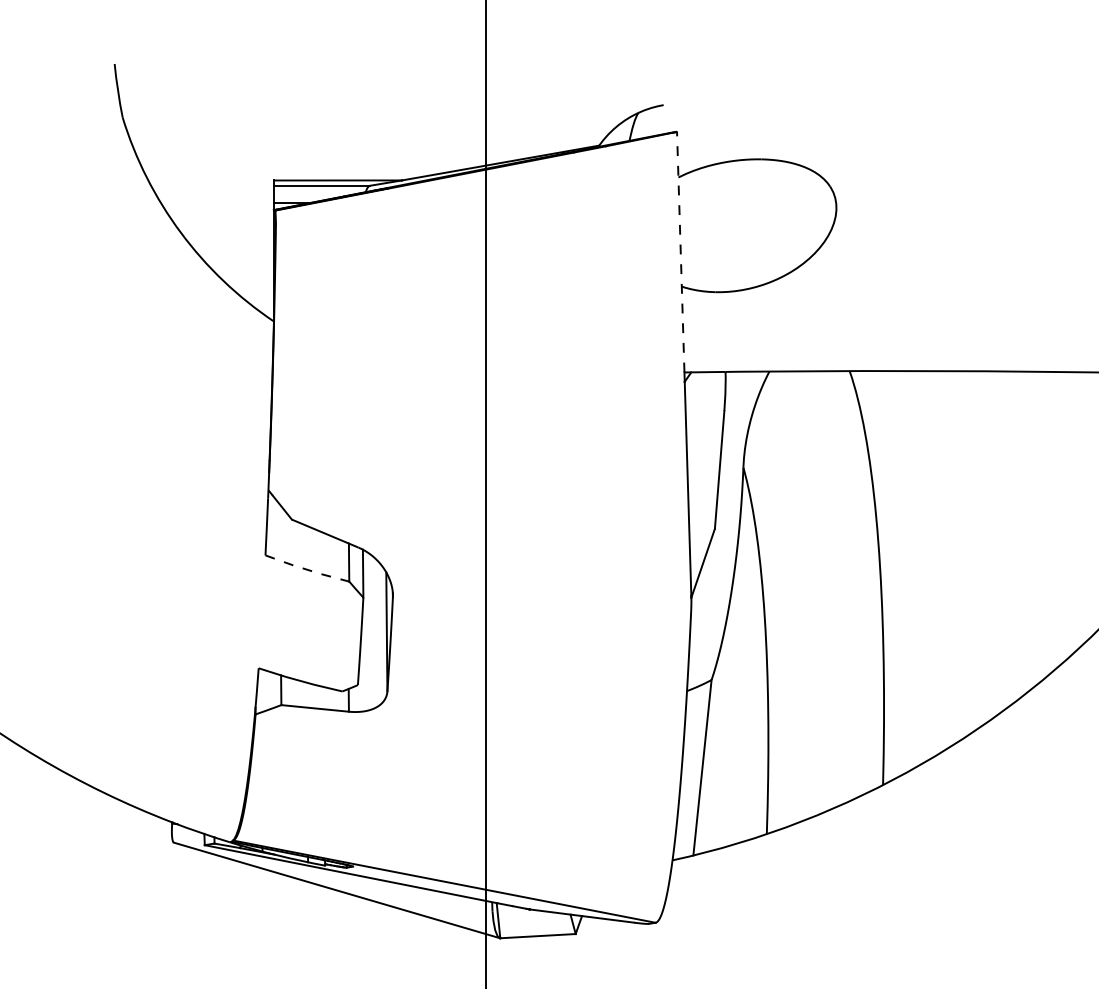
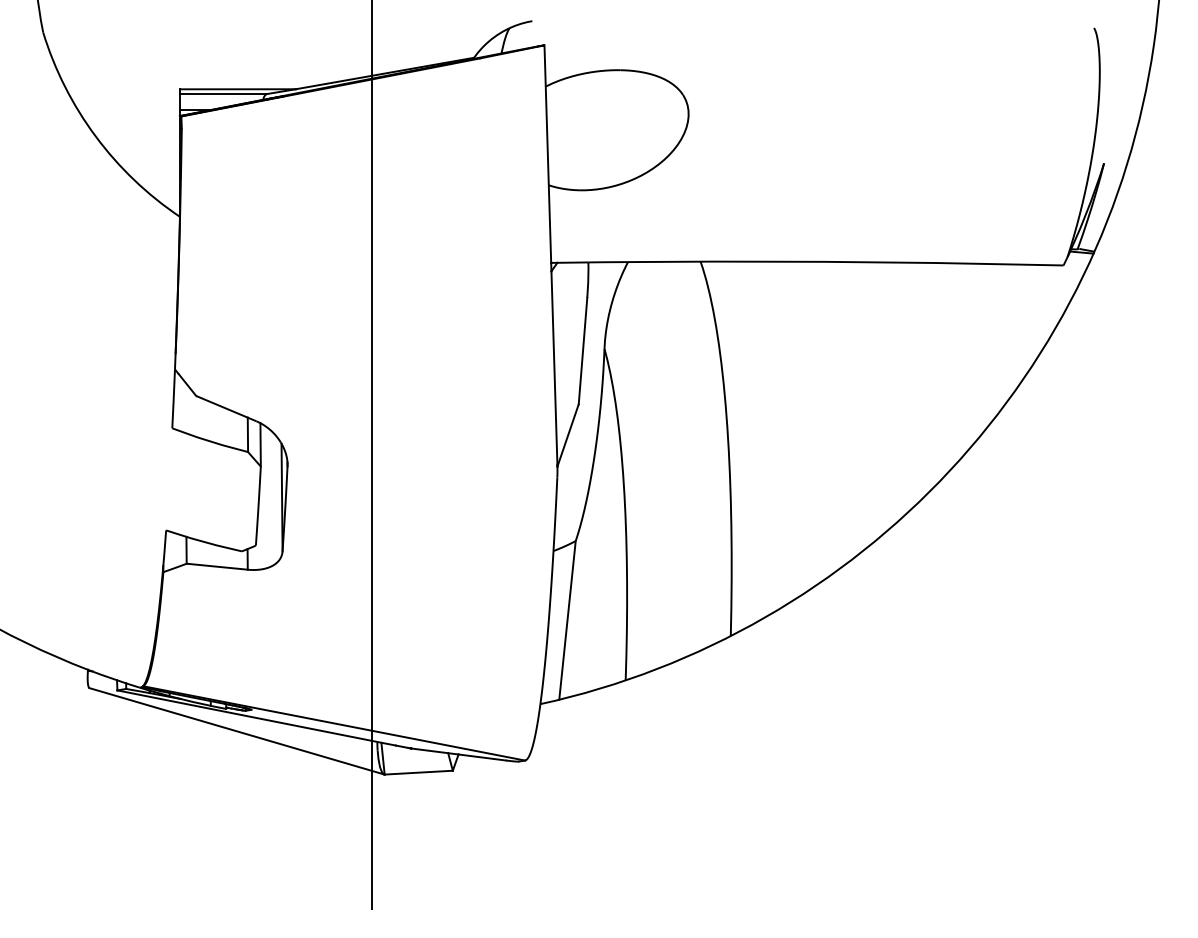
line: (680, 252) -> (547, 154), dashed -> solid
line: (307, 569) -> (210, 441), dashed -> solid

